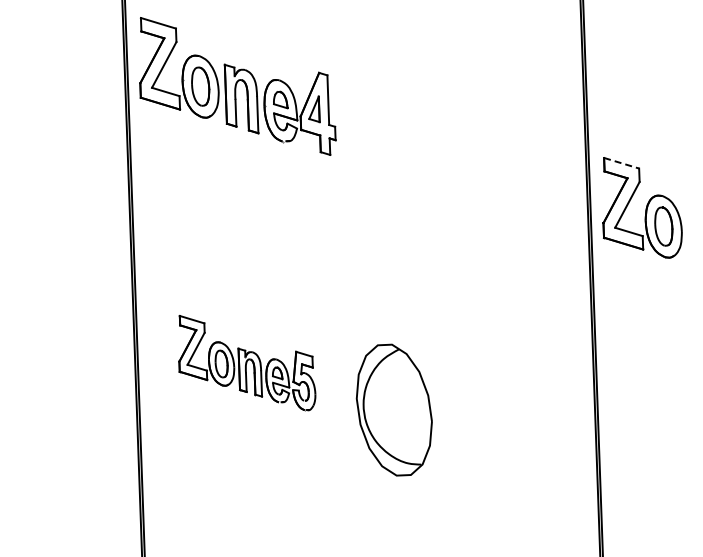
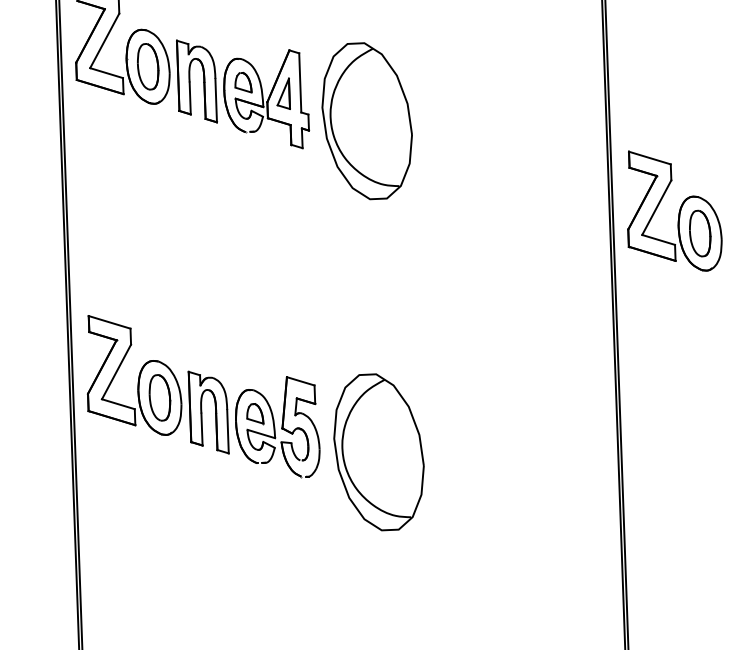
part: (384, 132) -> (367, 121), added
line: (622, 163) -> (650, 158), dashed -> solid
part: (247, 362) -> (203, 395), size x1.43

